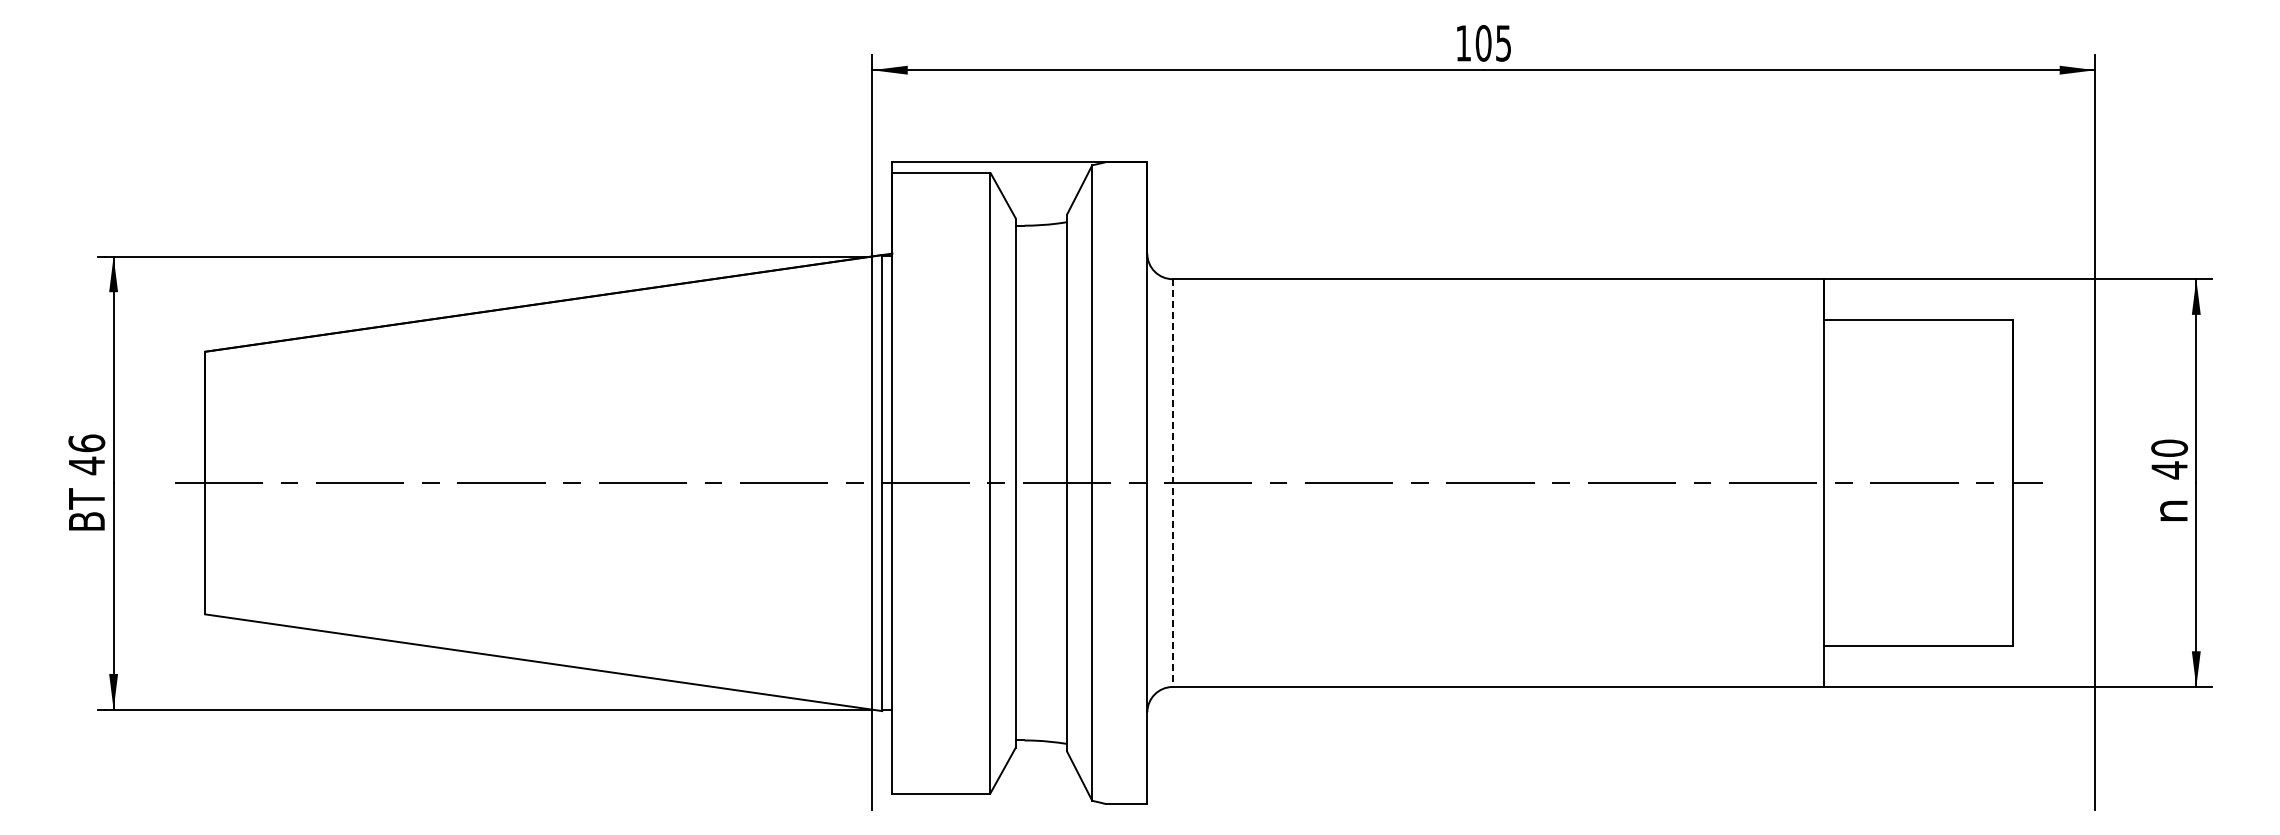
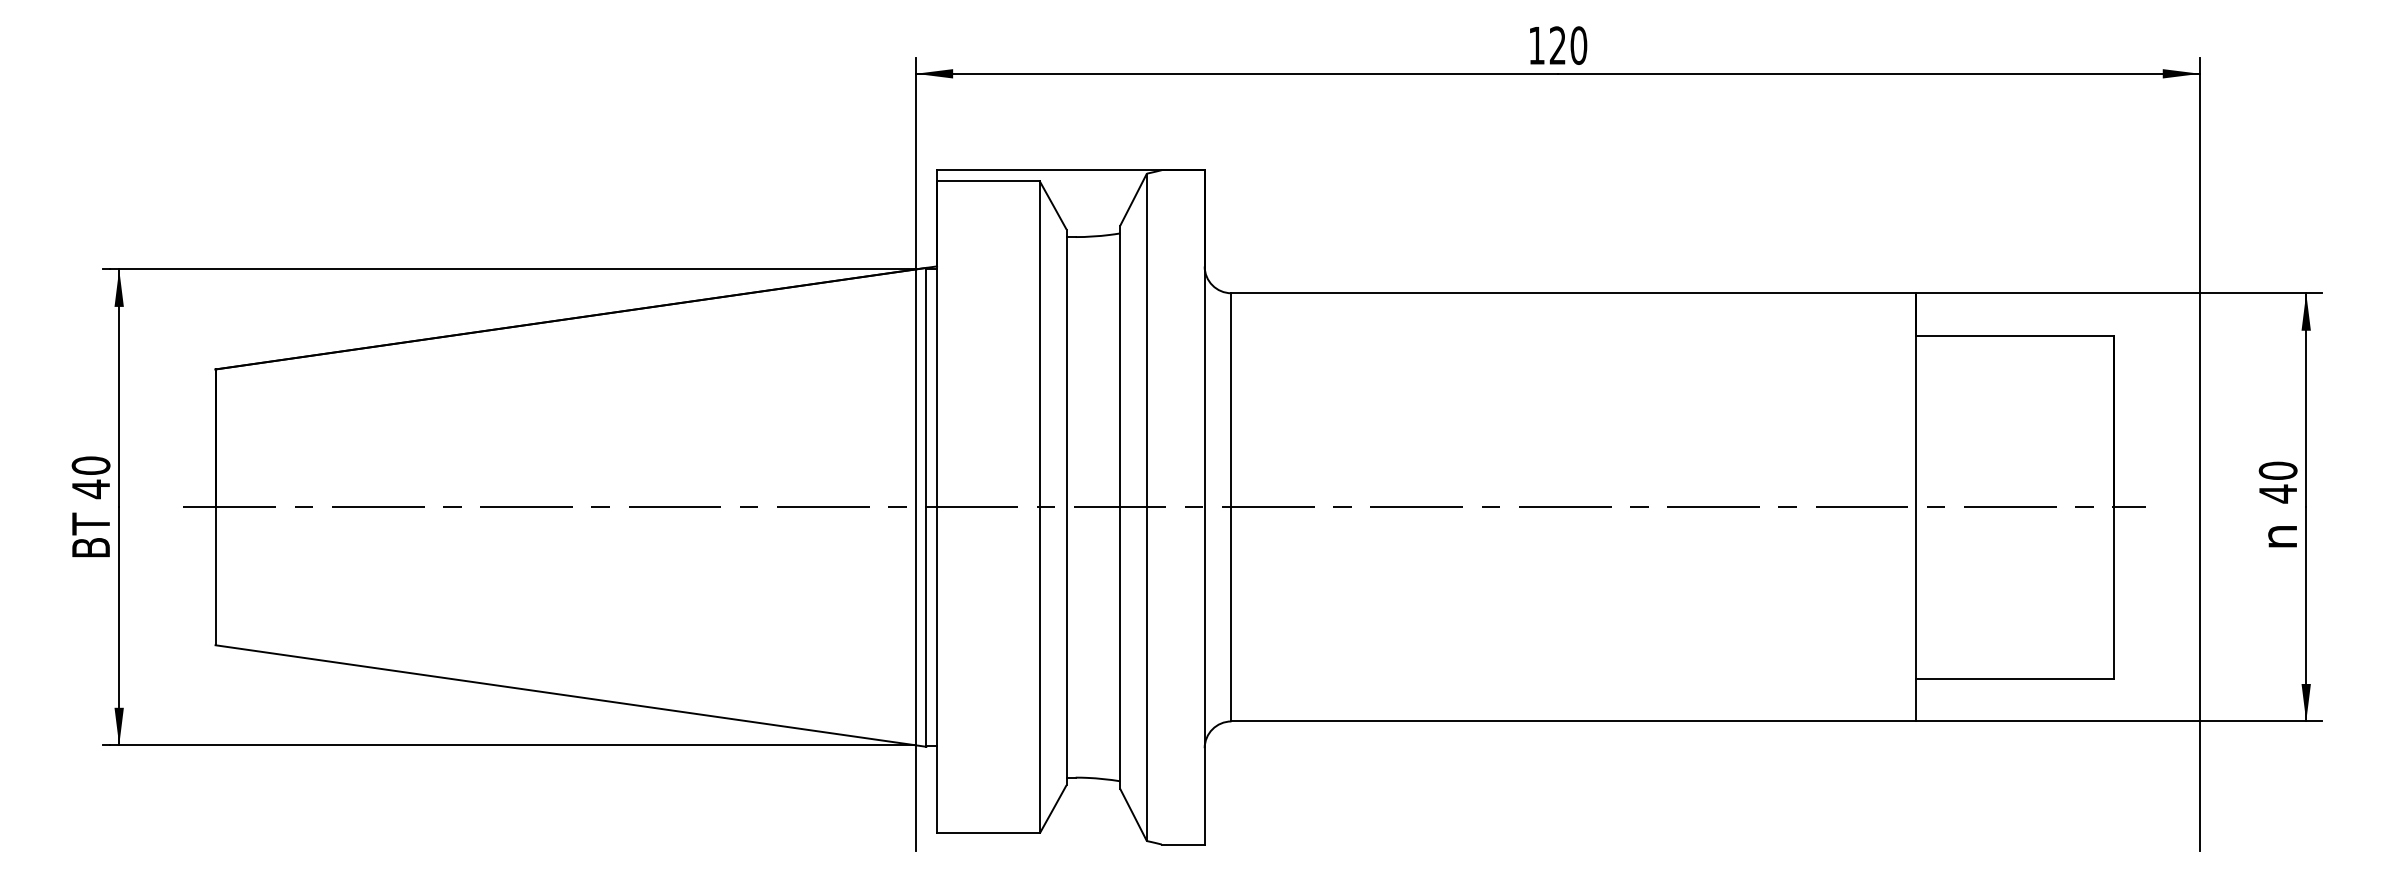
text: (1493, 43) -> (1568, 45), 105 -> 120
text: (86, 443) -> (90, 465), 46 -> 40
line: (1172, 483) -> (1231, 507), dashed -> solid

